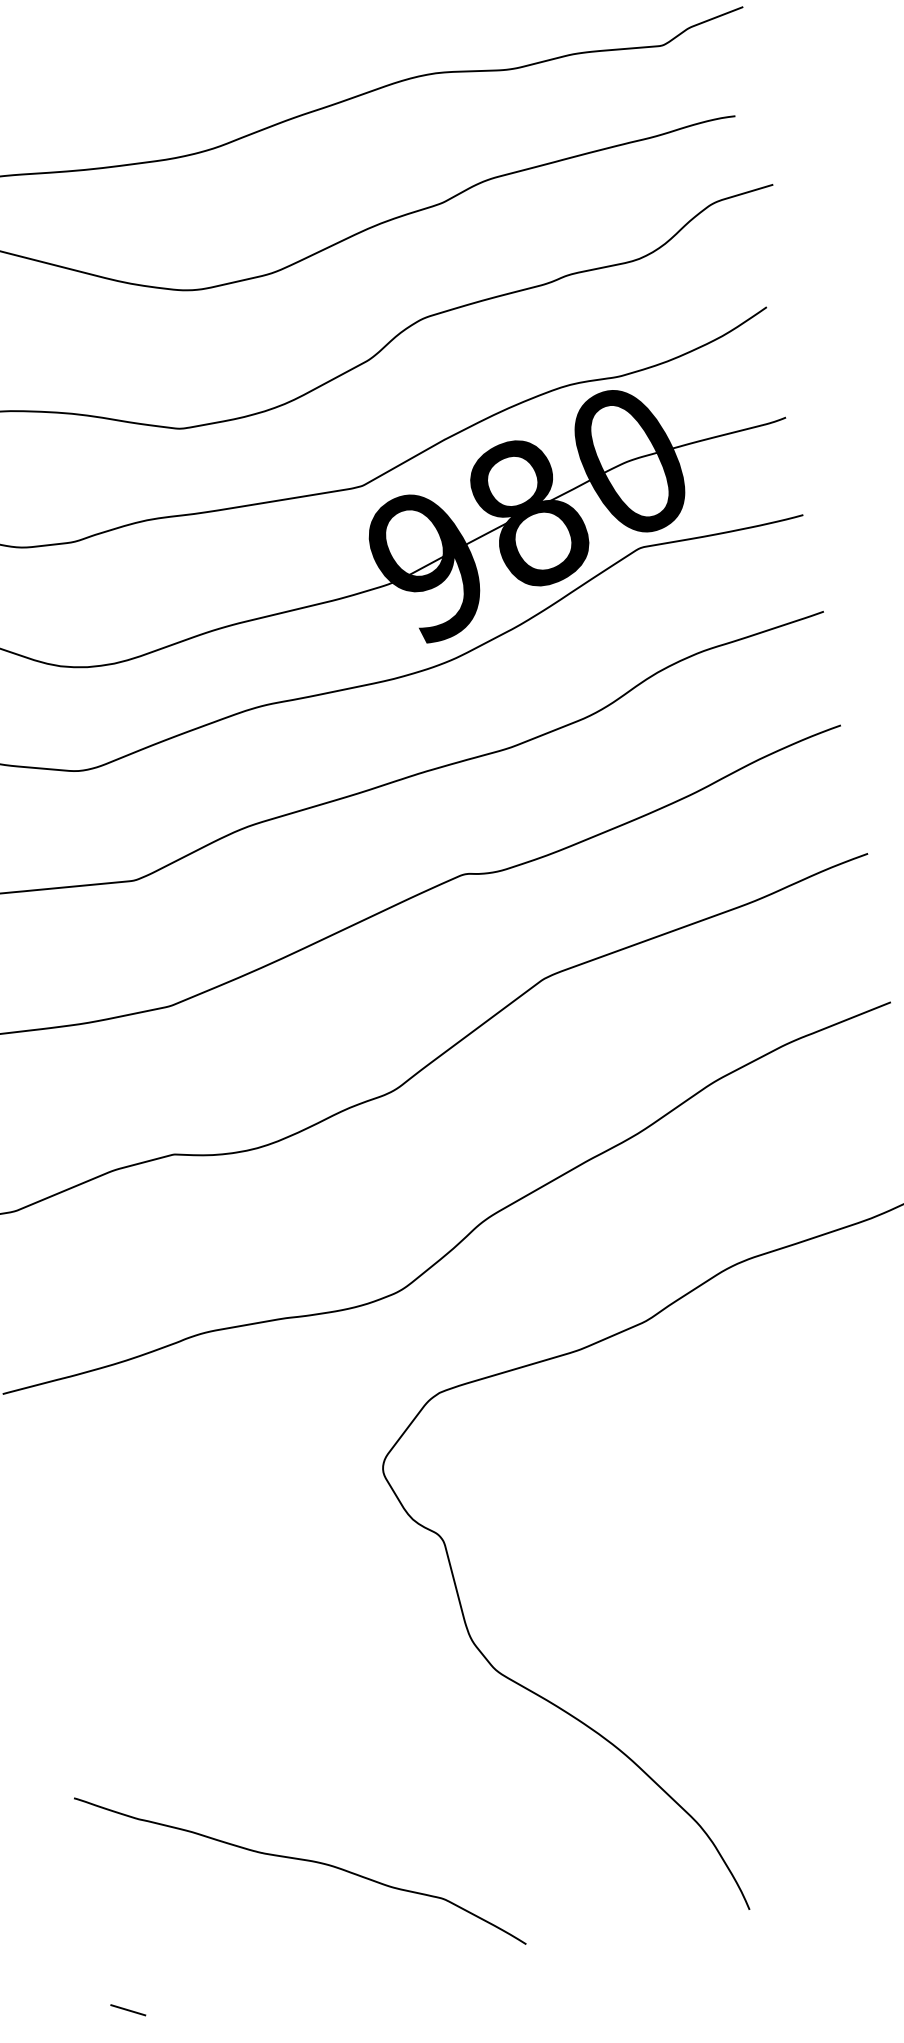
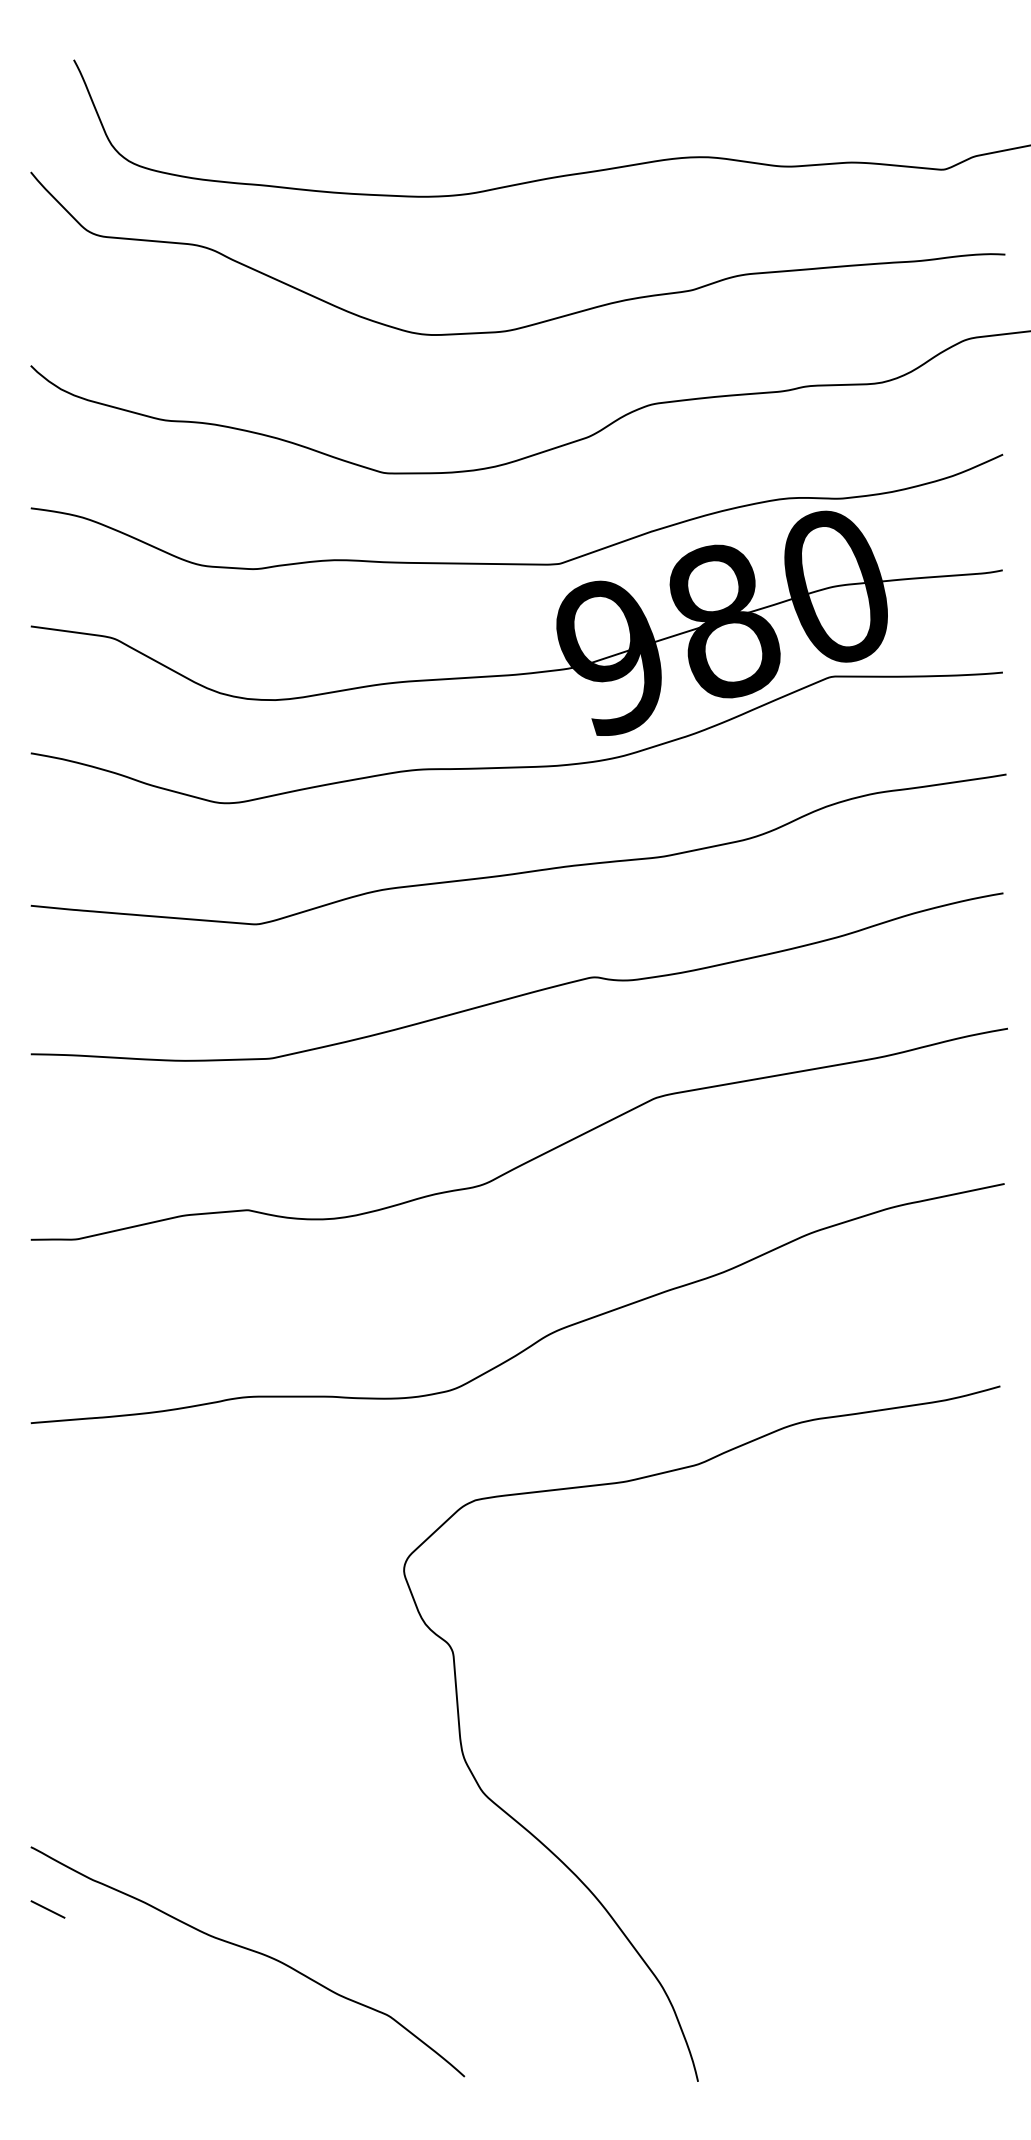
line: (127, 2010) -> (47, 1909), moved

